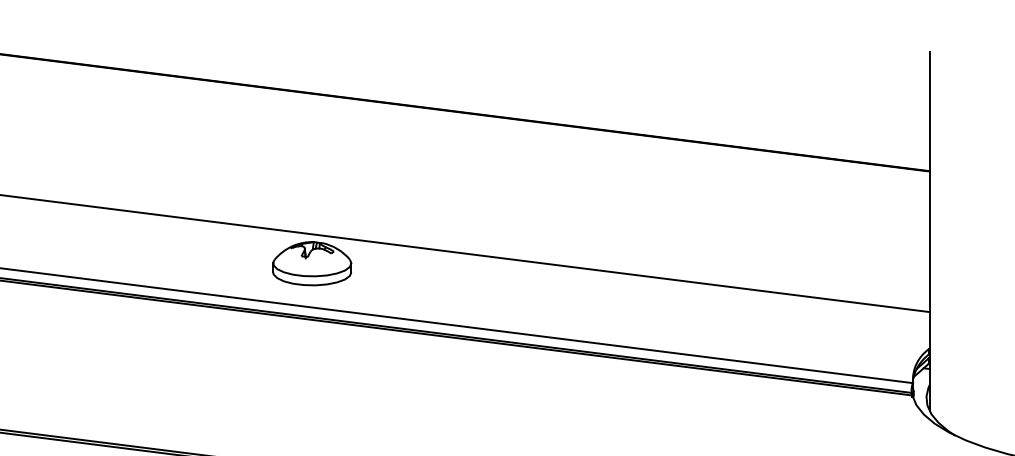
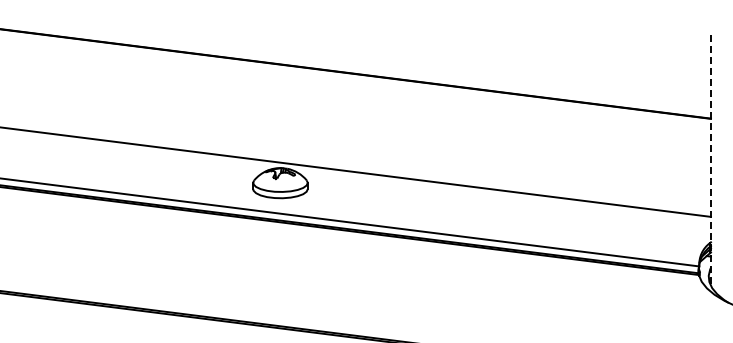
line: (929, 232) -> (710, 161), solid -> dashed

